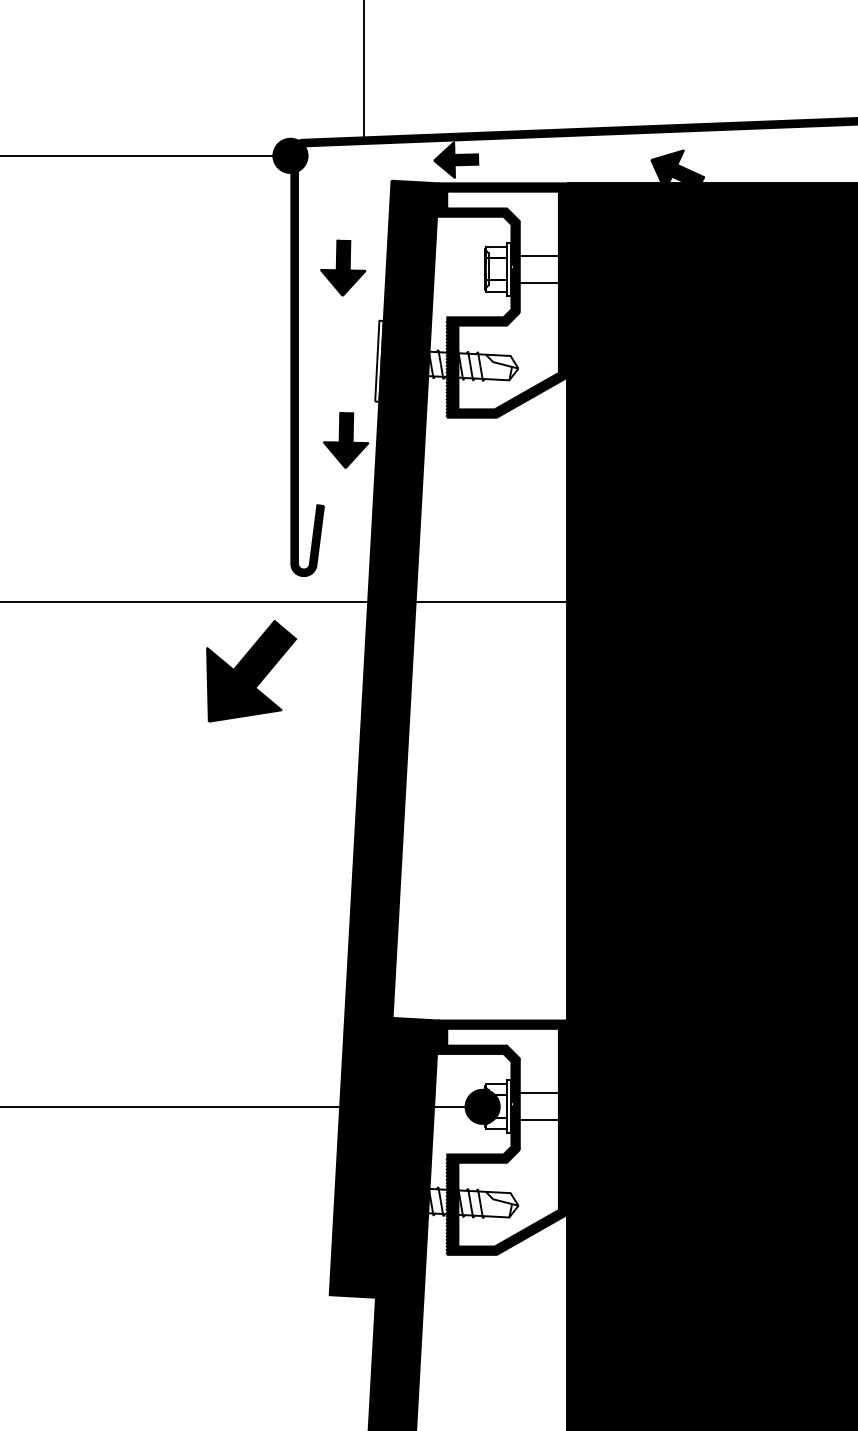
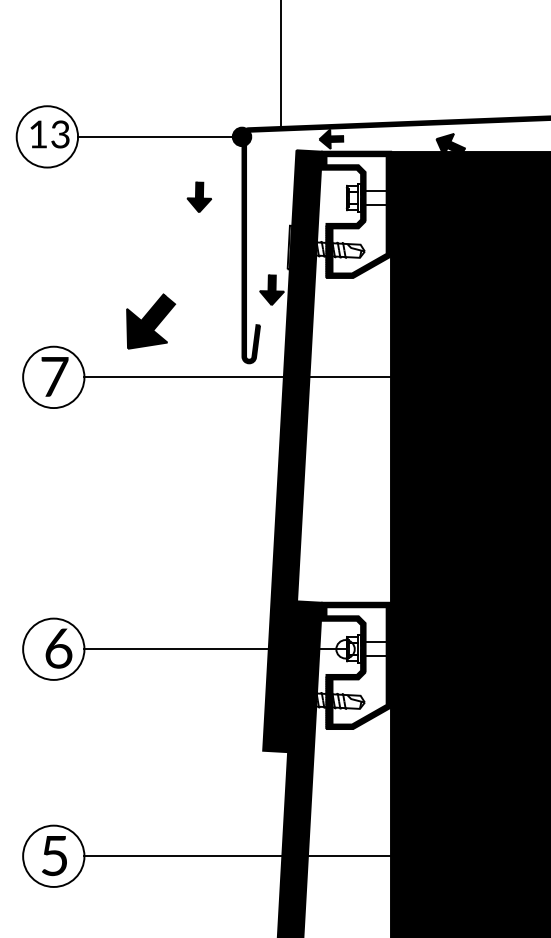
part: (343, 266) -> (199, 196), moved
part: (252, 671) -> (151, 321), moved
fill: (482, 1107) -> (345, 649), removed

